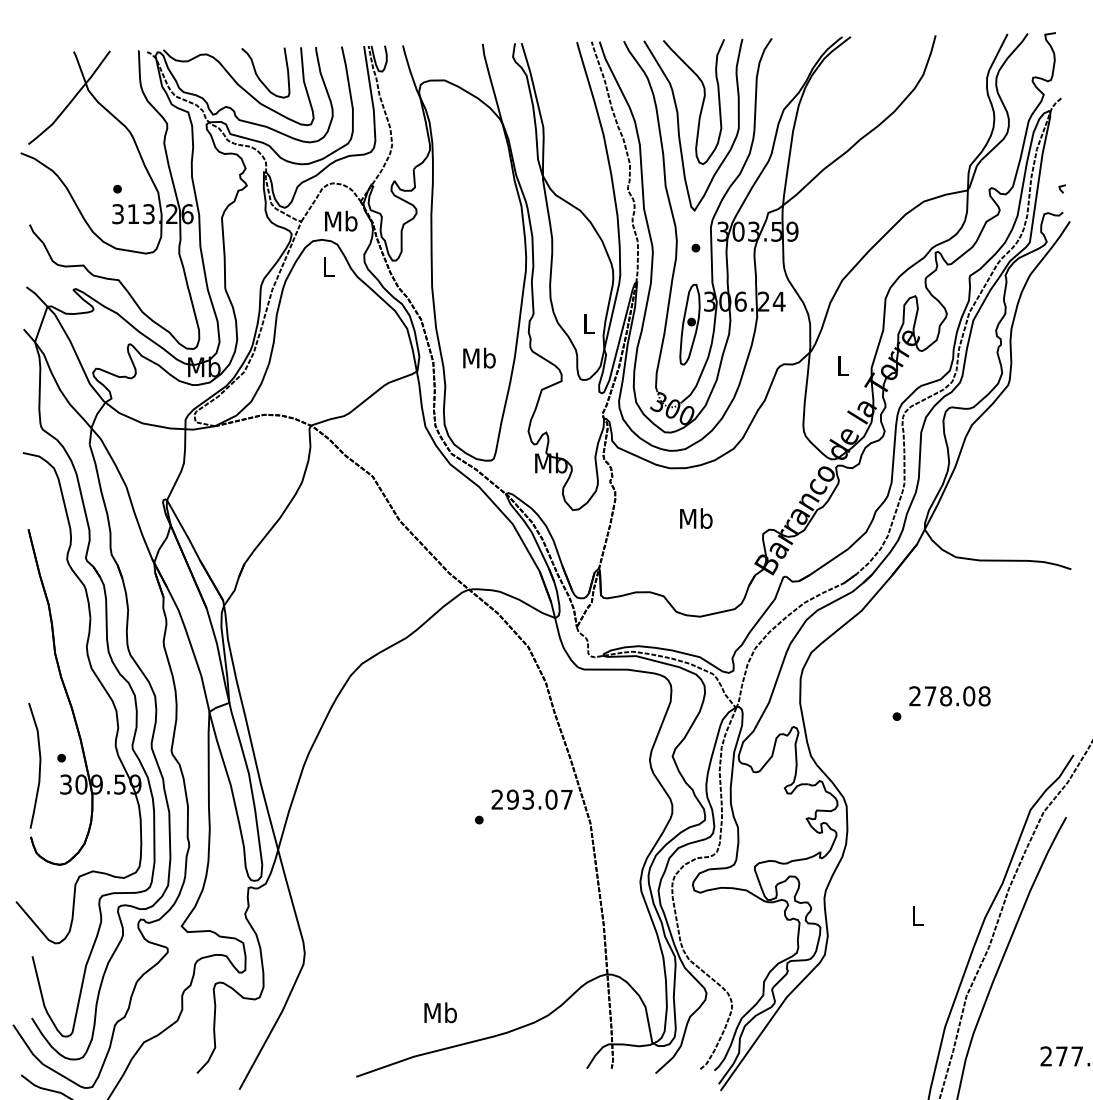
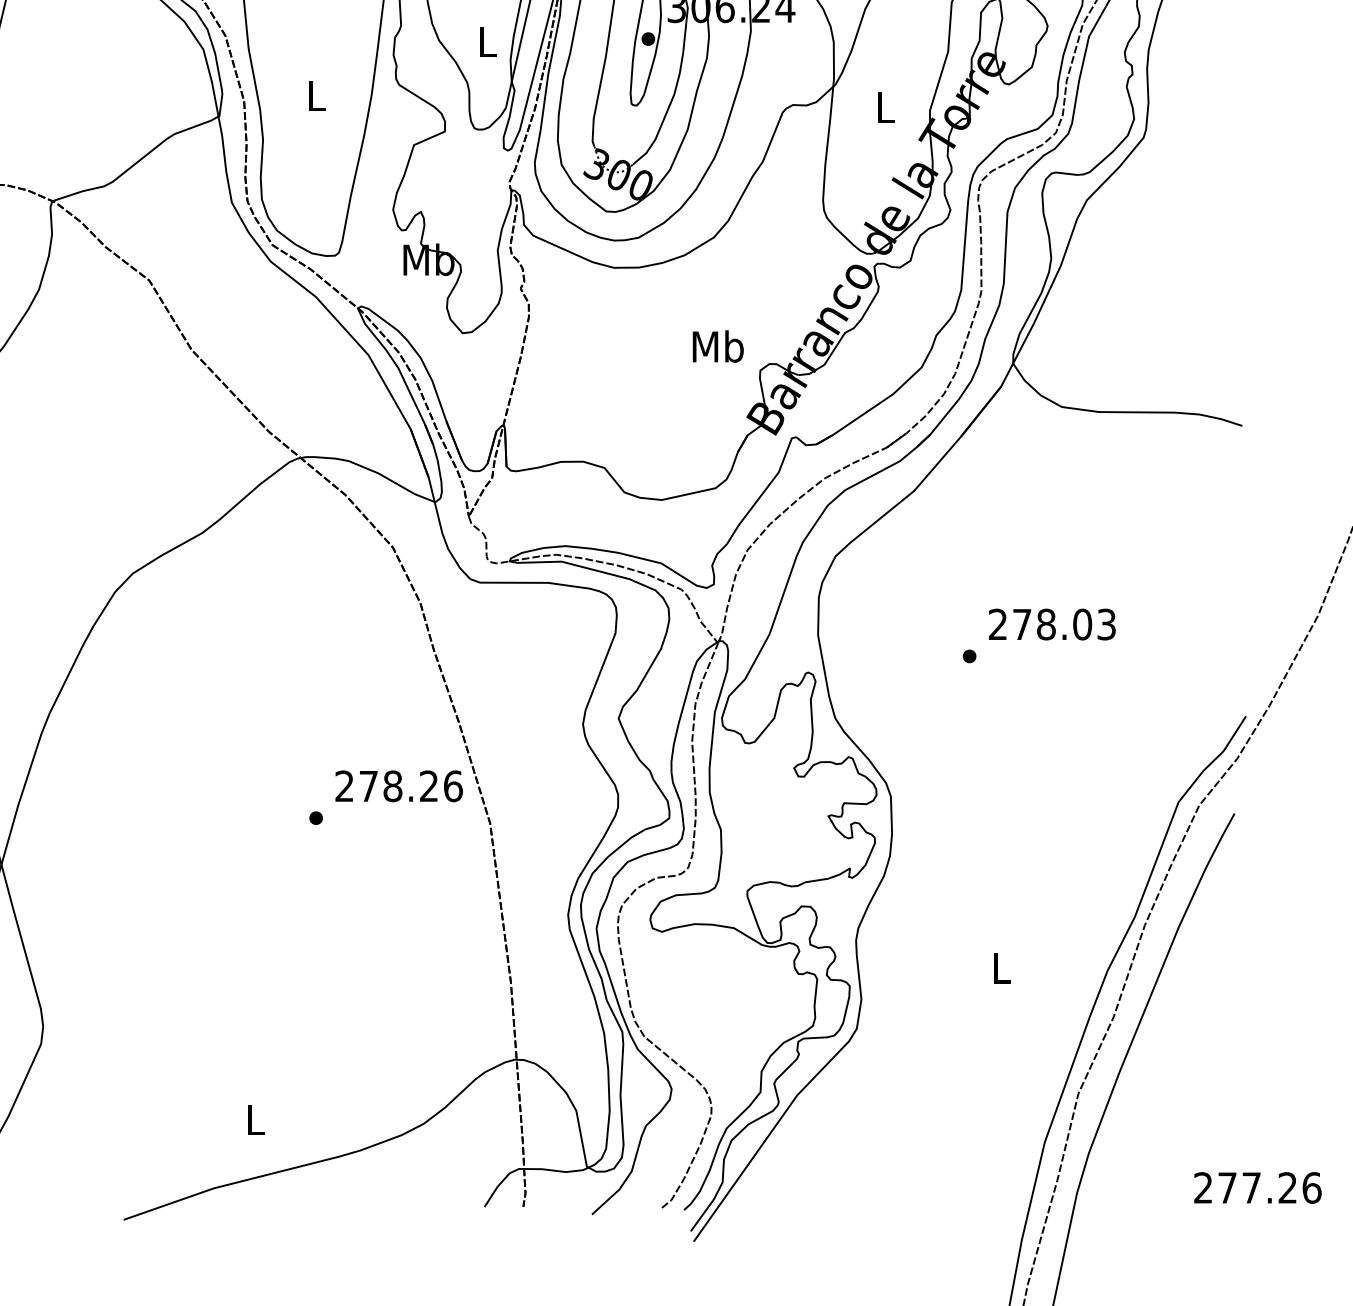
text: (479, 357) -> (316, 94), Mb -> L
text: (696, 518) -> (718, 346), moved
text: (984, 696) -> (1106, 624), 278.08 -> 278.03
text: (539, 799) -> (410, 785), 293.07 -> 278.26
text: (440, 1012) -> (255, 1119), Mb -> L

